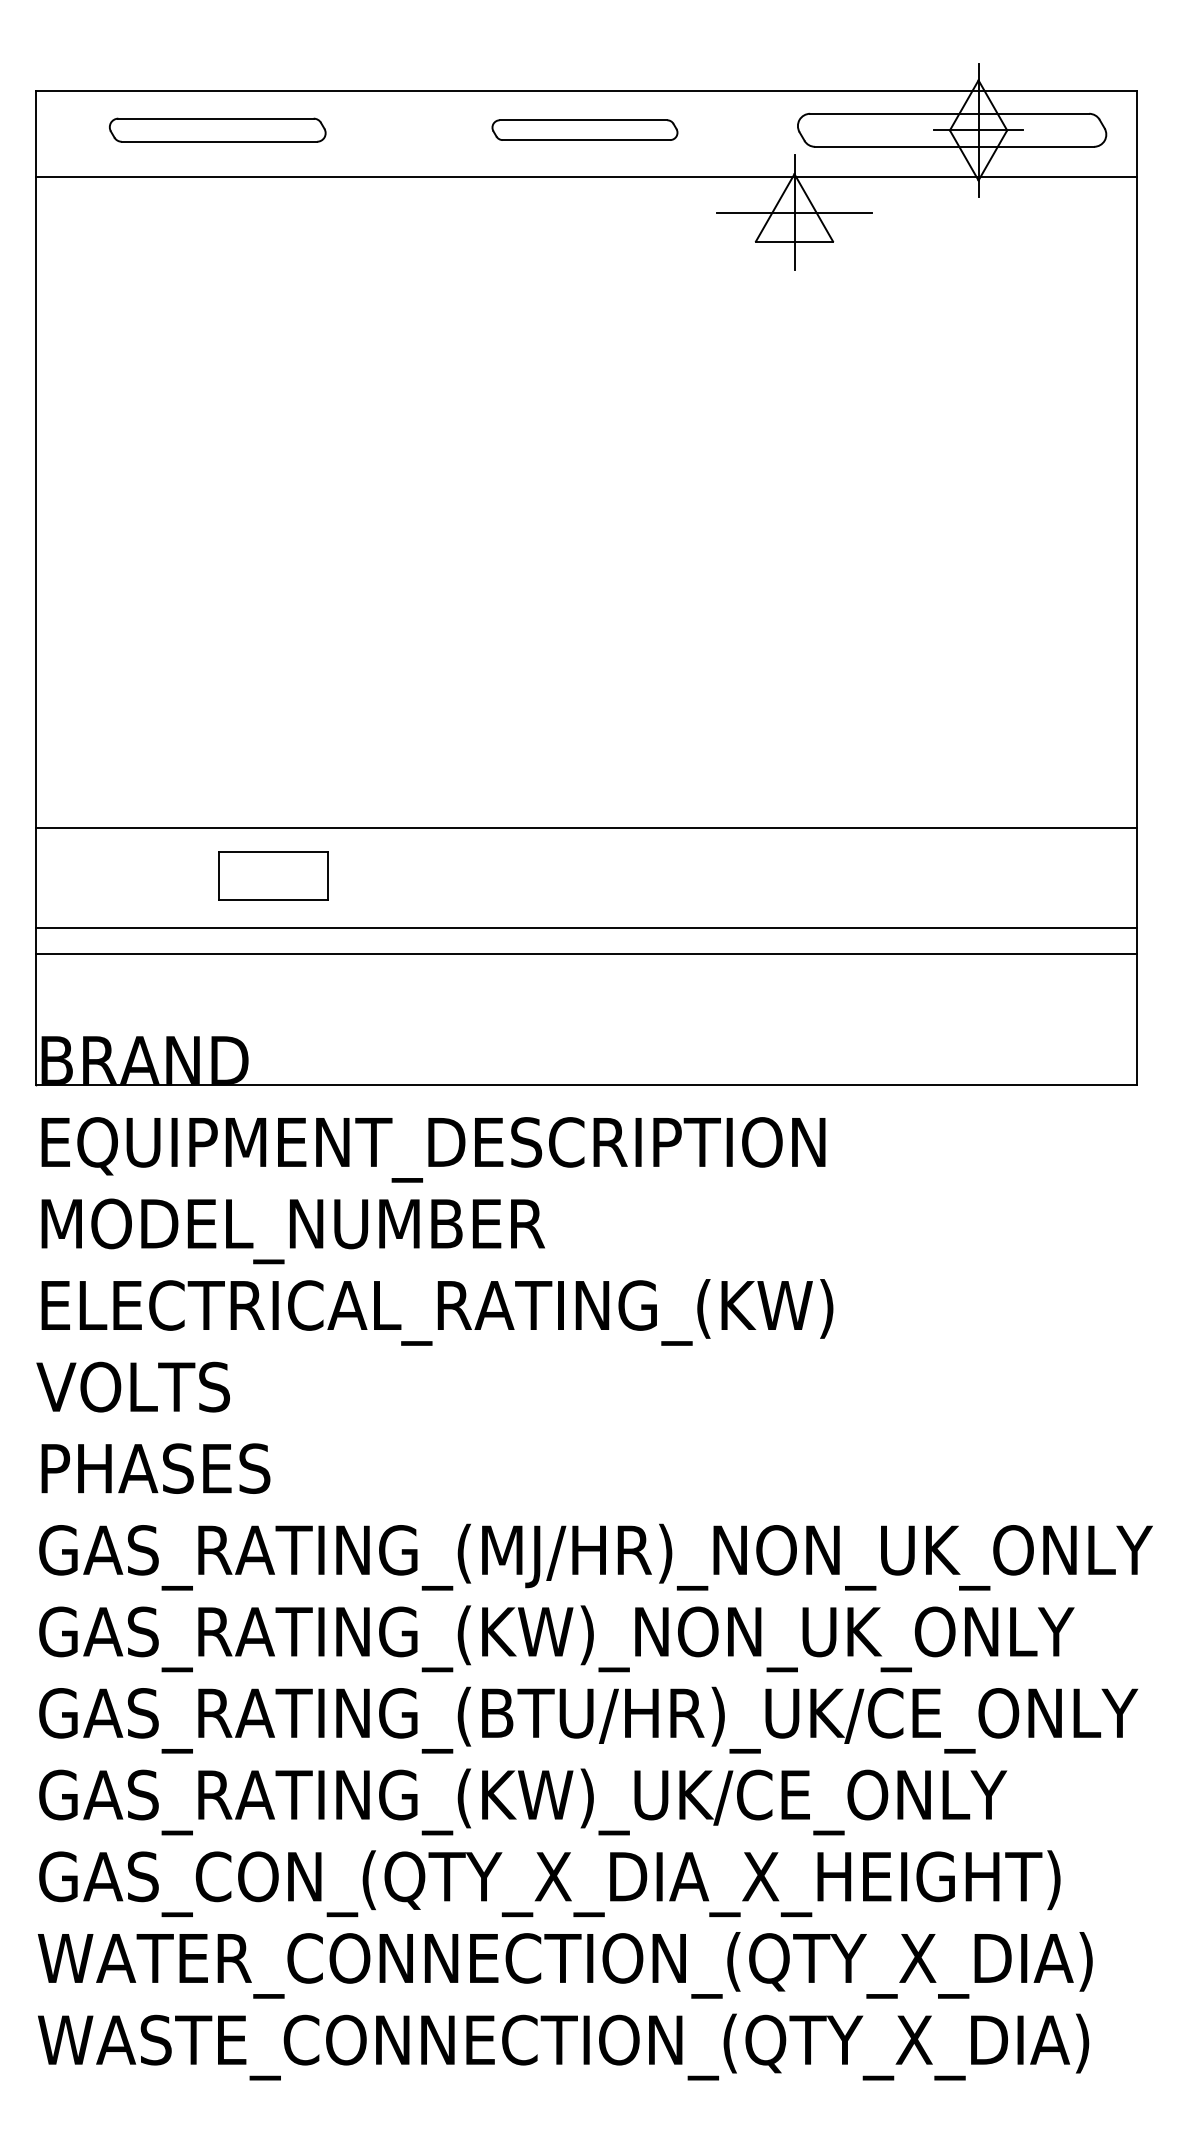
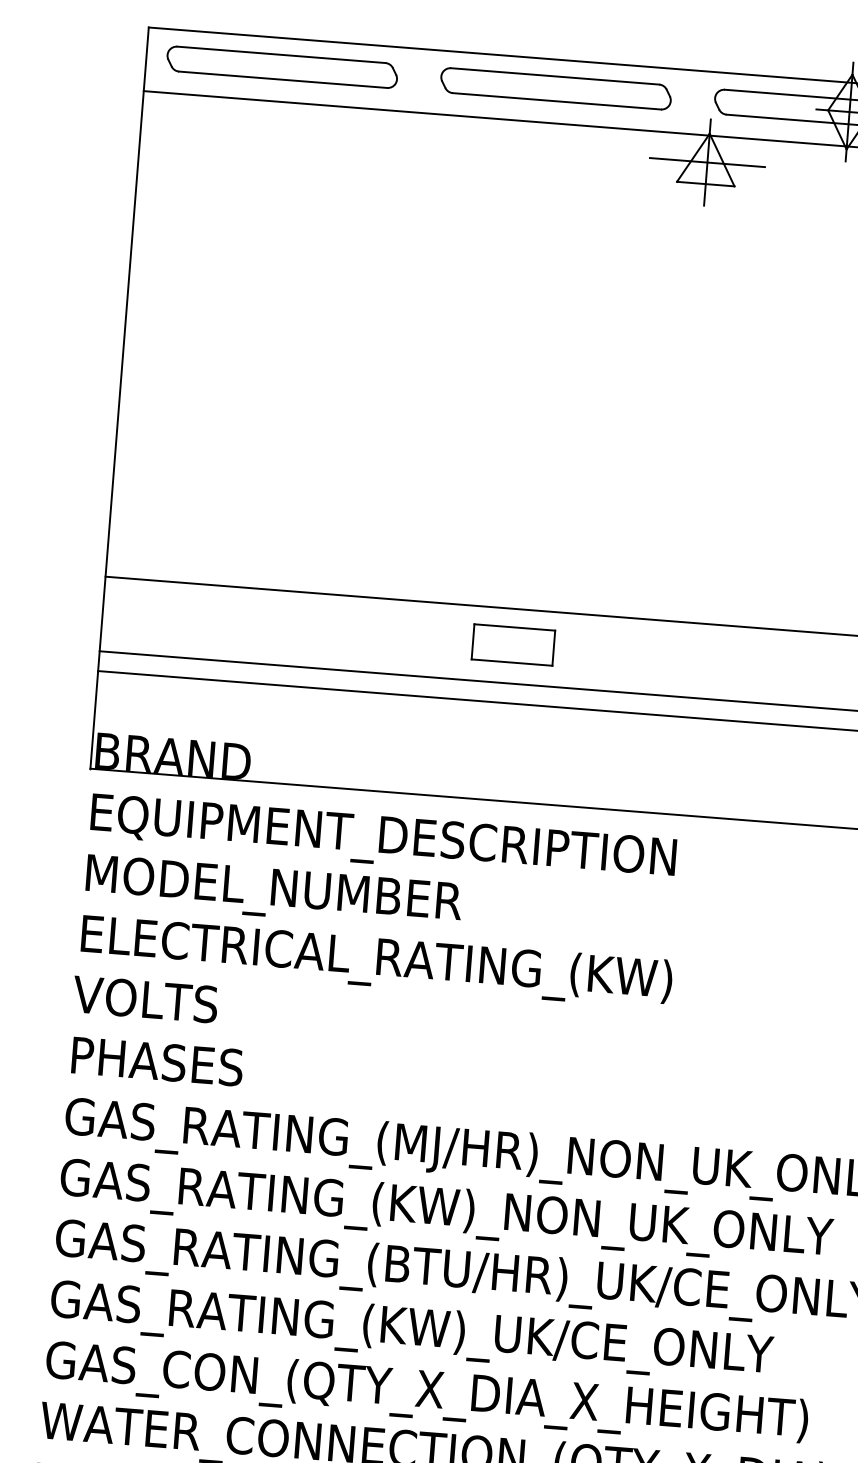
part: (217, 129) -> (282, 66), size x1.43
part: (584, 129) -> (555, 88), size x1.67
part: (273, 875) -> (513, 644), moved

